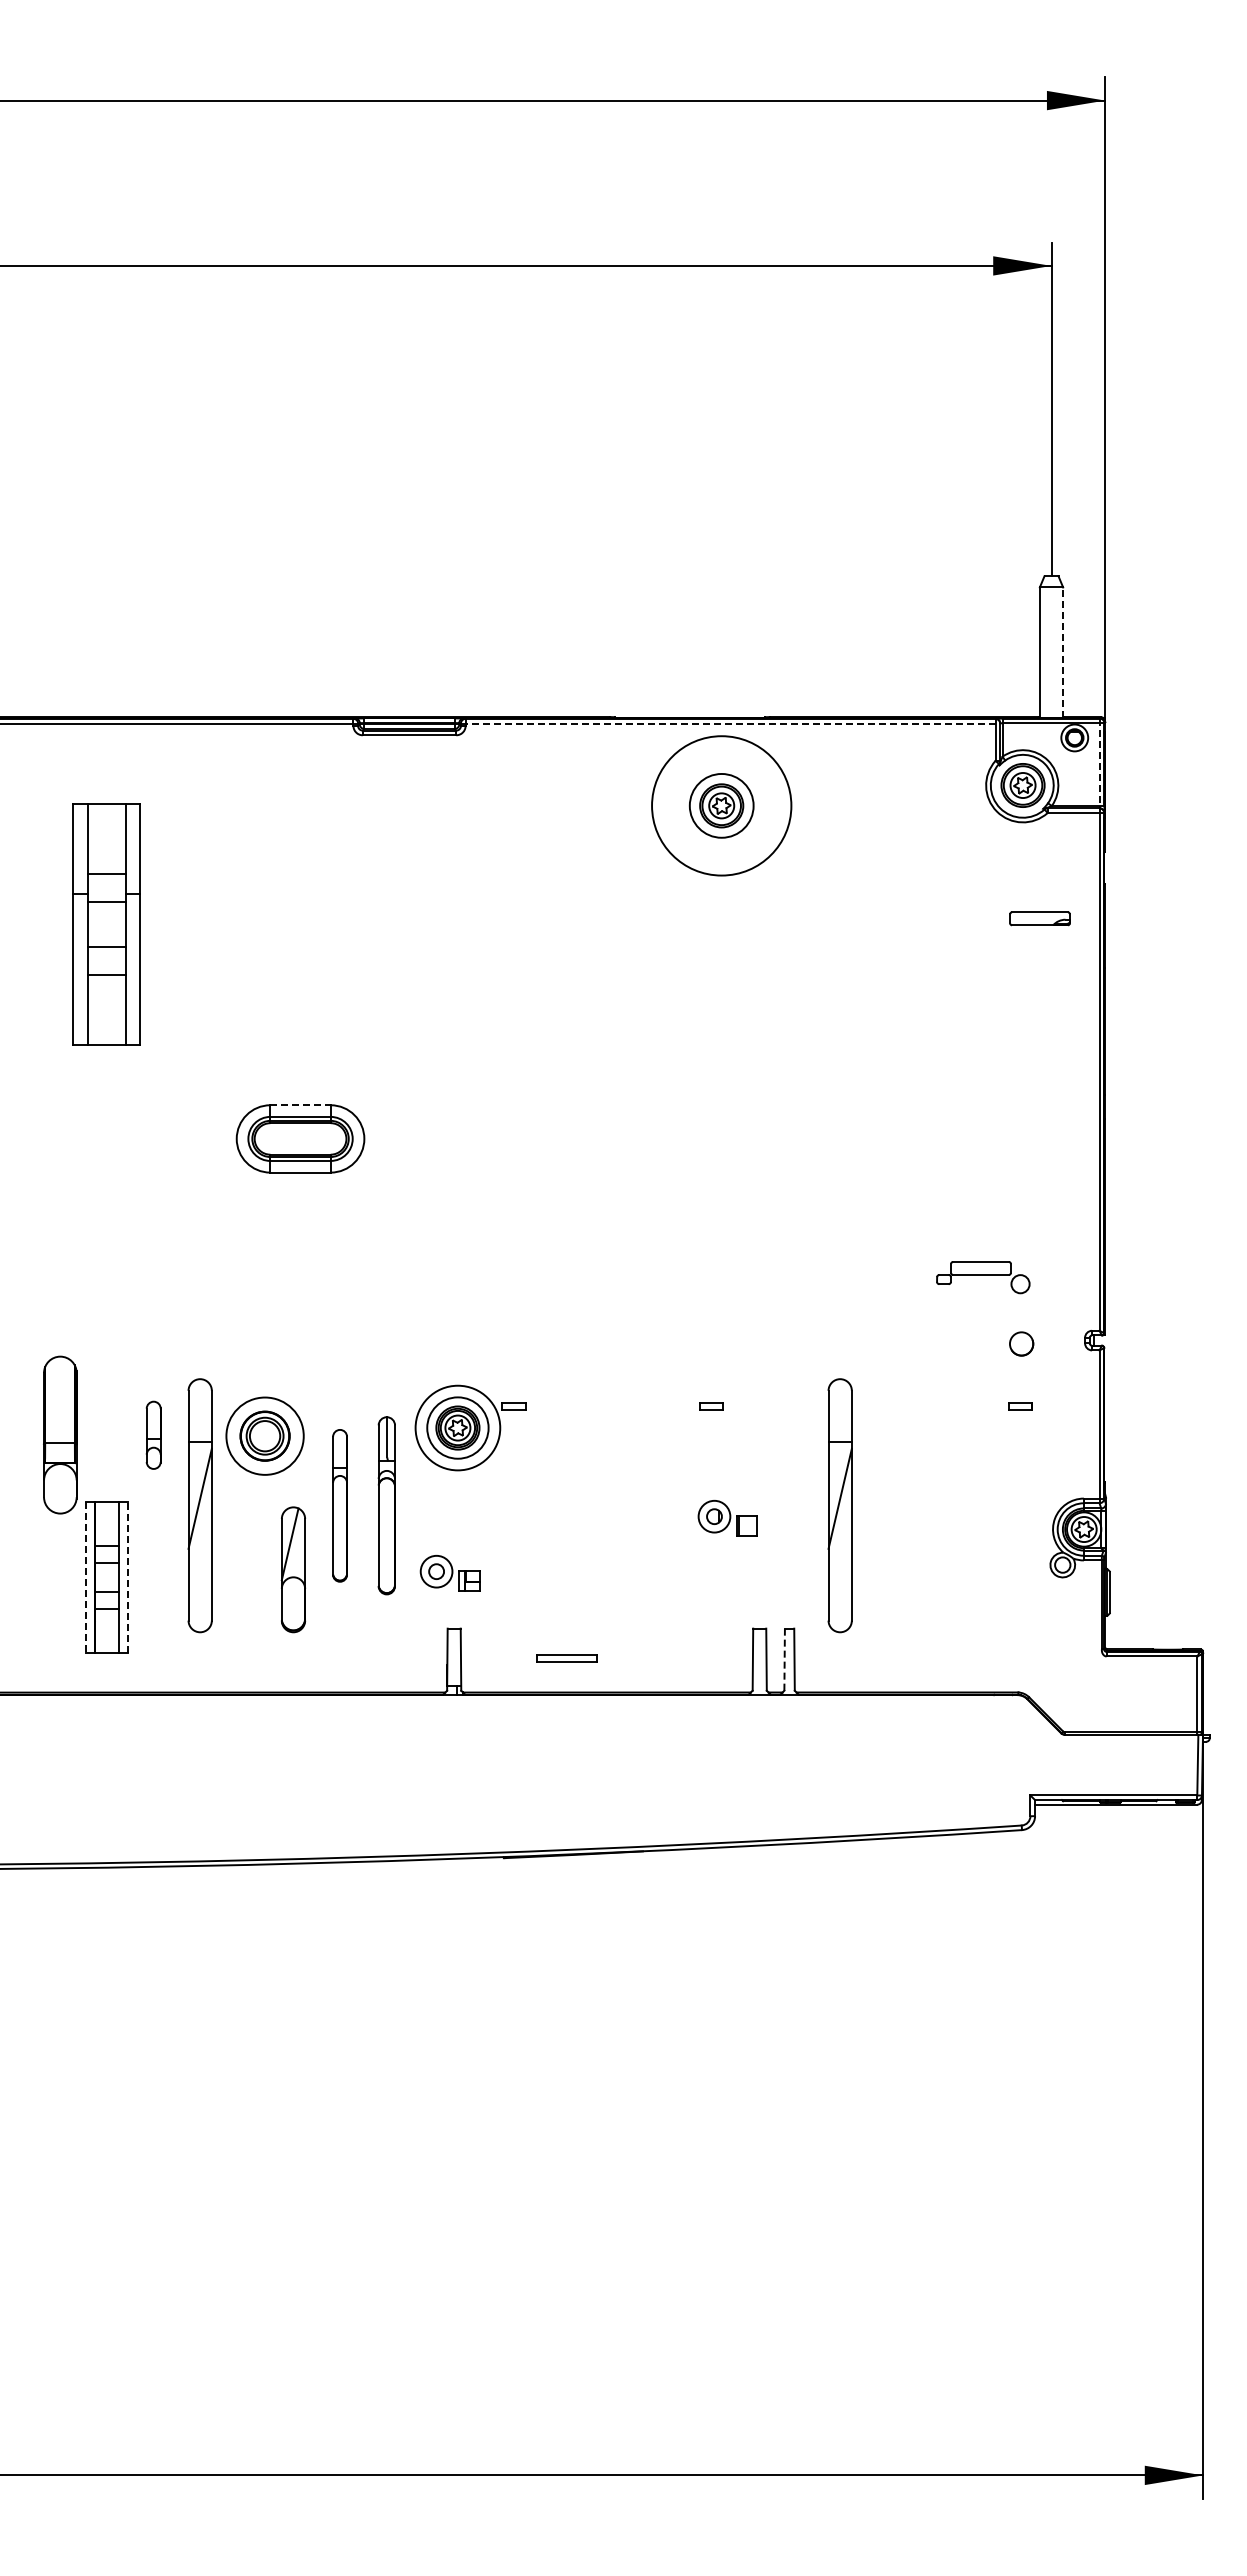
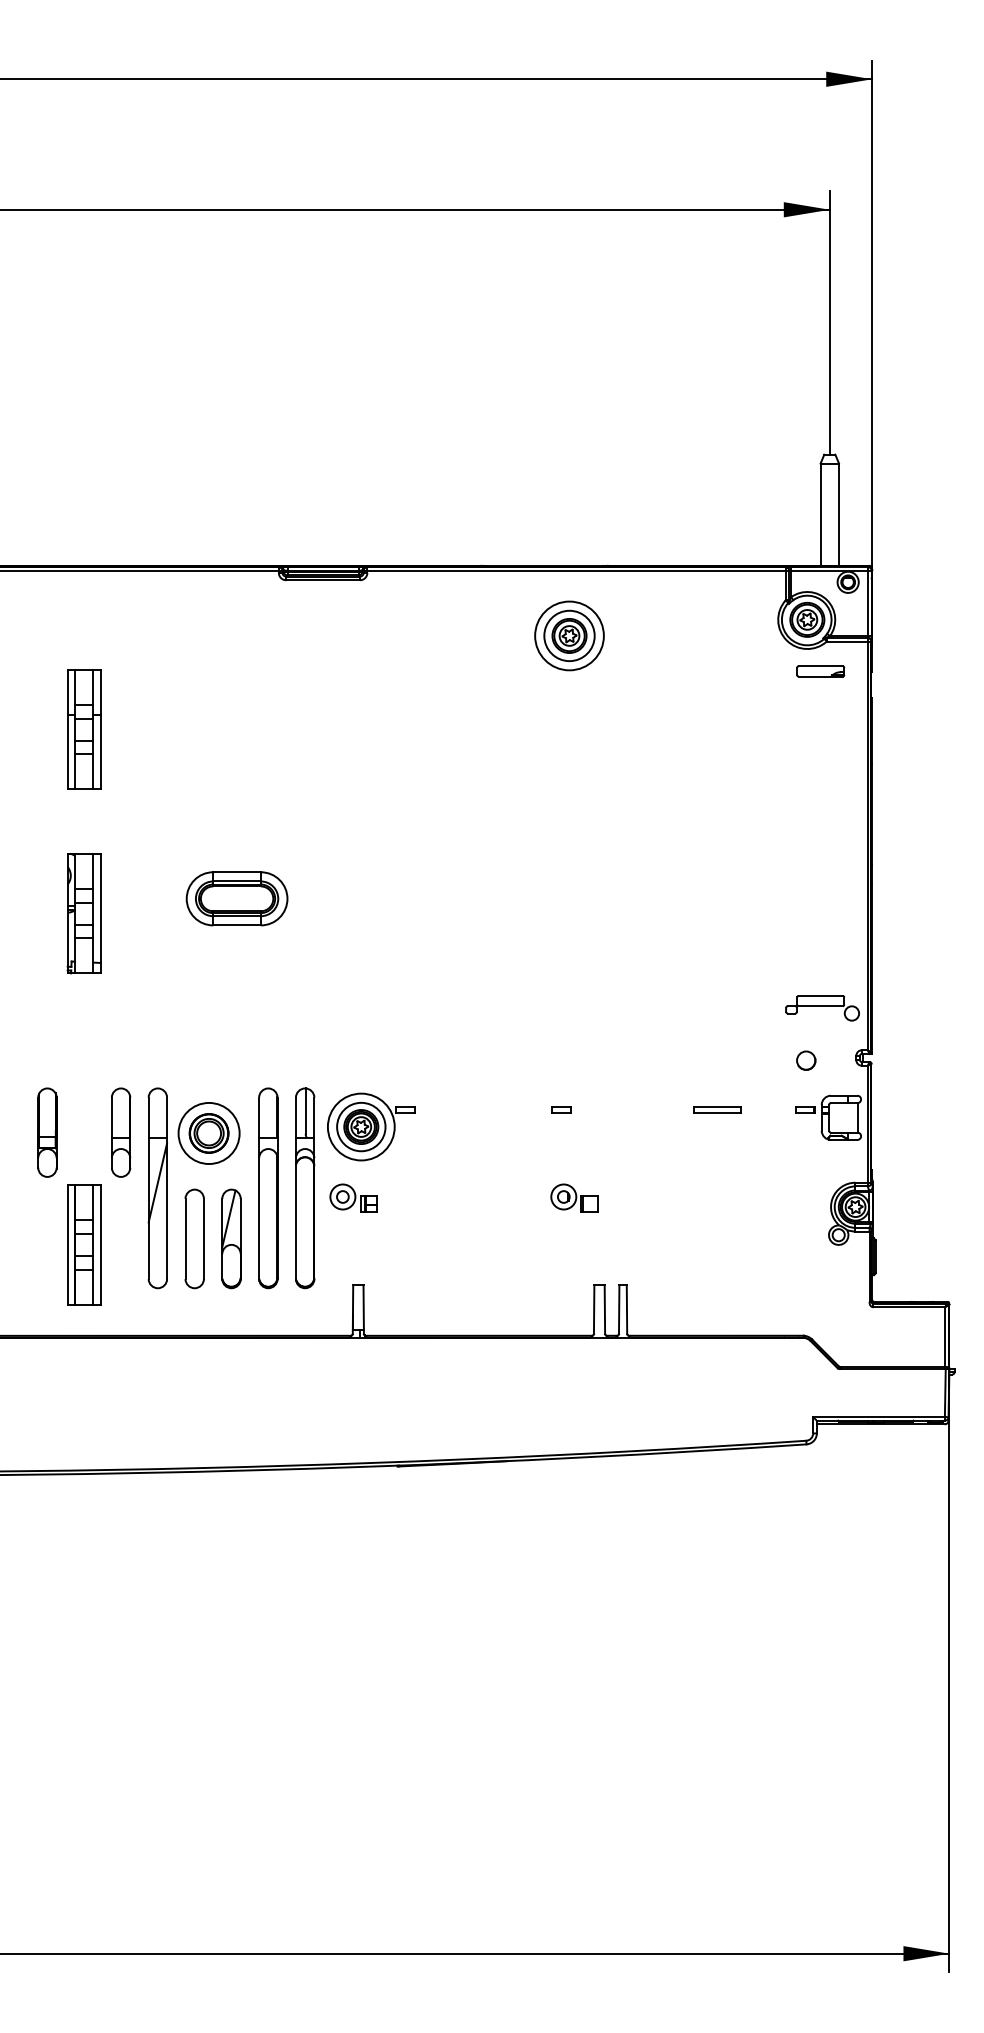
line: (1063, 652) -> (839, 514), dashed -> solid
line: (730, 723) -> (576, 570), dashed -> solid
line: (1099, 762) -> (867, 601), dashed -> solid
circle: (721, 805) -> (569, 635), size x0.62
part: (1039, 918) -> (820, 671), moved
part: (106, 924) -> (83, 729), size x0.62
line: (301, 1105) -> (237, 872), dashed -> solid
part: (106, 1157) -> (83, 913), added
part: (983, 1277) -> (822, 1008), moved
part: (1065, 1416) -> (840, 1117), added
part: (59, 1435) -> (46, 1132), size x0.71
part: (153, 1435) -> (121, 1132), size x1.67
part: (339, 1505) -> (267, 1188), size x1.67
part: (386, 1505) -> (304, 1188), size x1.43
part: (839, 1505) -> (662, 1188), removed
part: (246, 1569) -> (194, 1238), added
part: (449, 1573) -> (353, 1198), moved
line: (85, 1577) -> (67, 1245), dashed -> solid
line: (127, 1577) -> (100, 1245), dashed -> solid
part: (566, 1658) -> (716, 1110), moved
line: (784, 1660) -> (619, 1310), dashed -> solid

